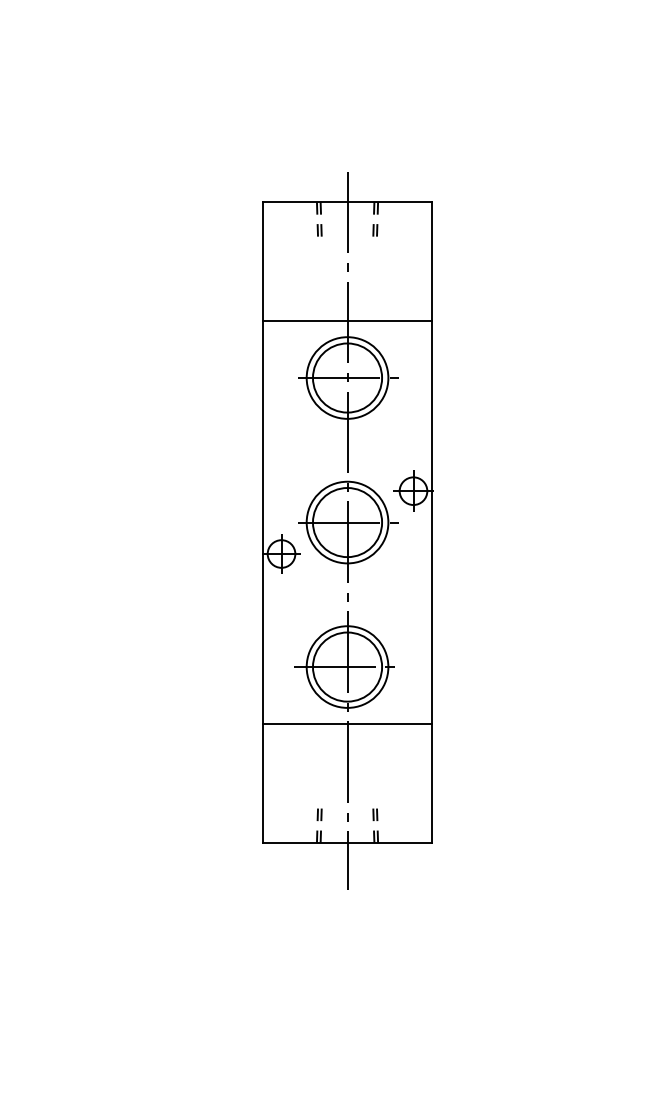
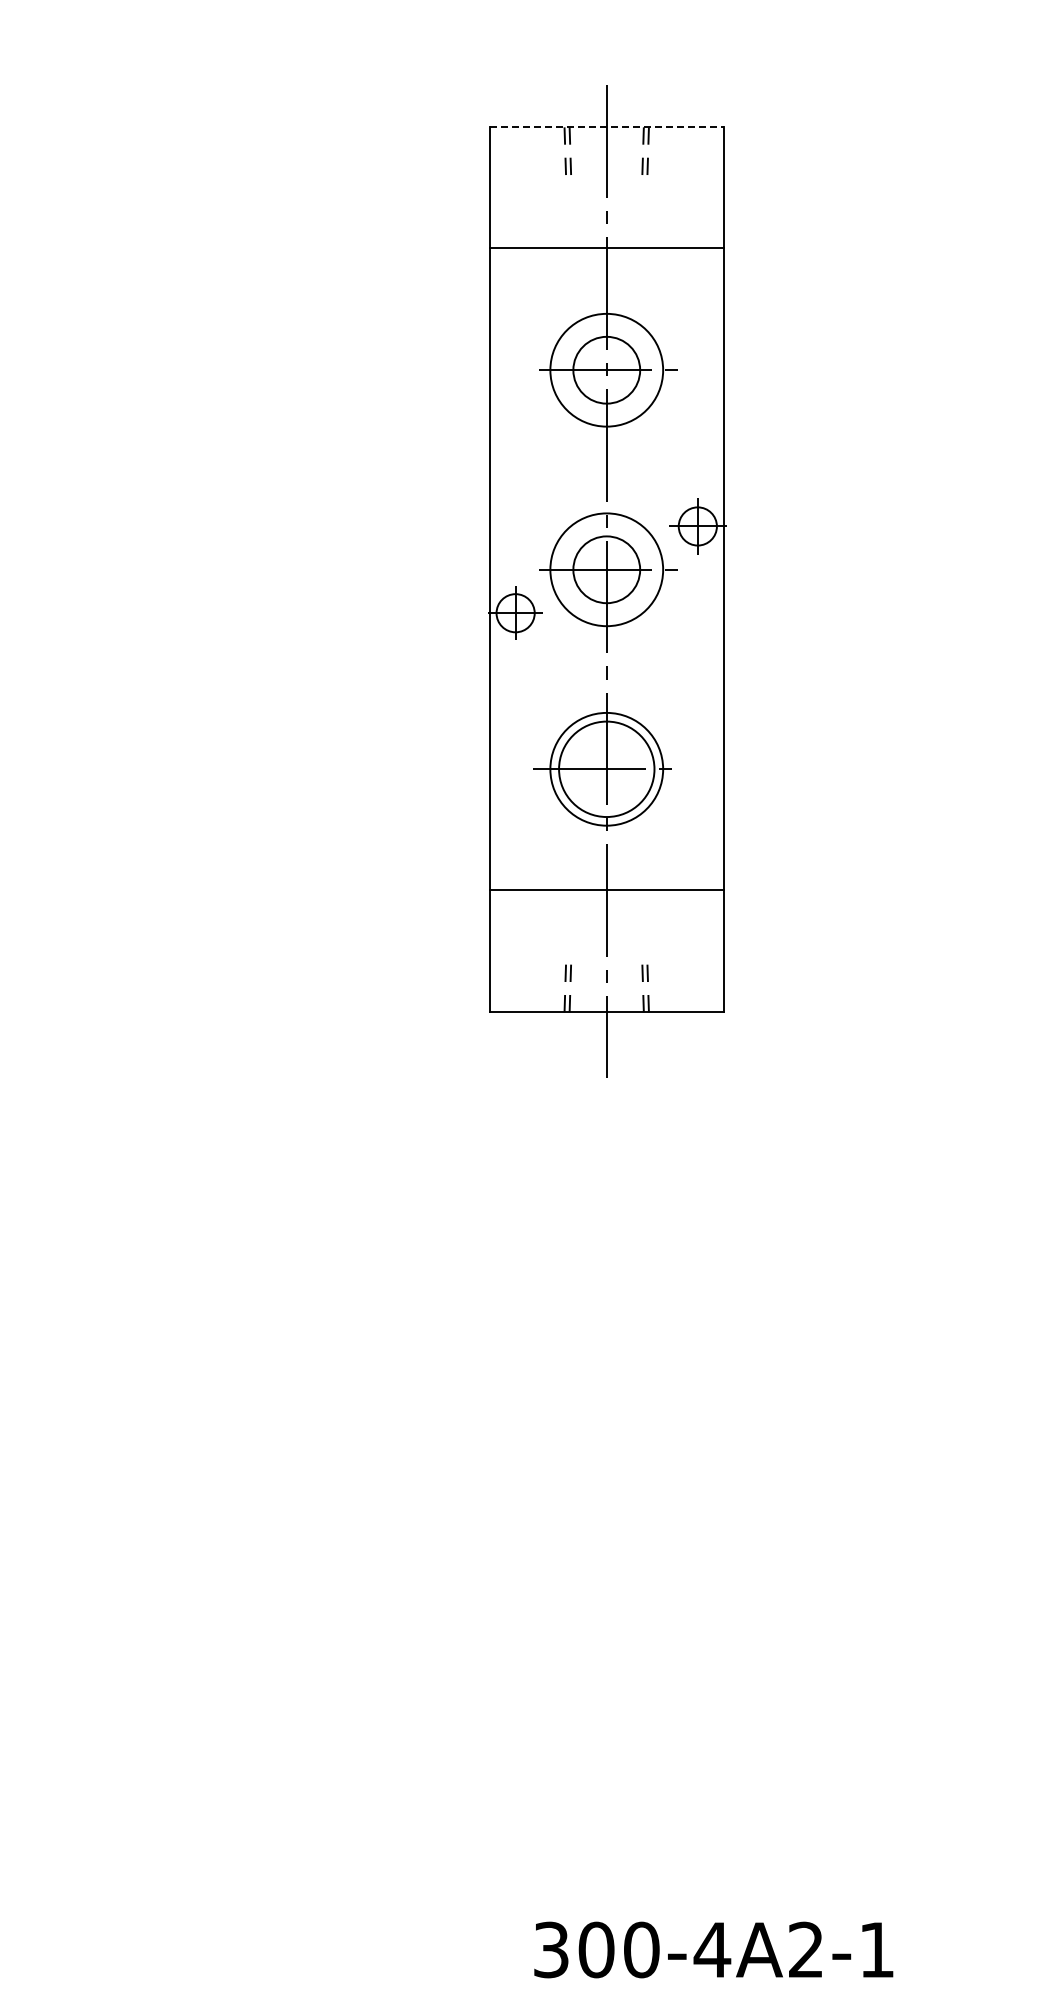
line: (348, 202) -> (607, 127), solid -> dashed
line: (347, 321) -> (606, 248), moved
circle: (347, 377) -> (606, 369), size x0.7
circle: (347, 522) -> (606, 569), size x0.7
line: (347, 723) -> (606, 890), moved

